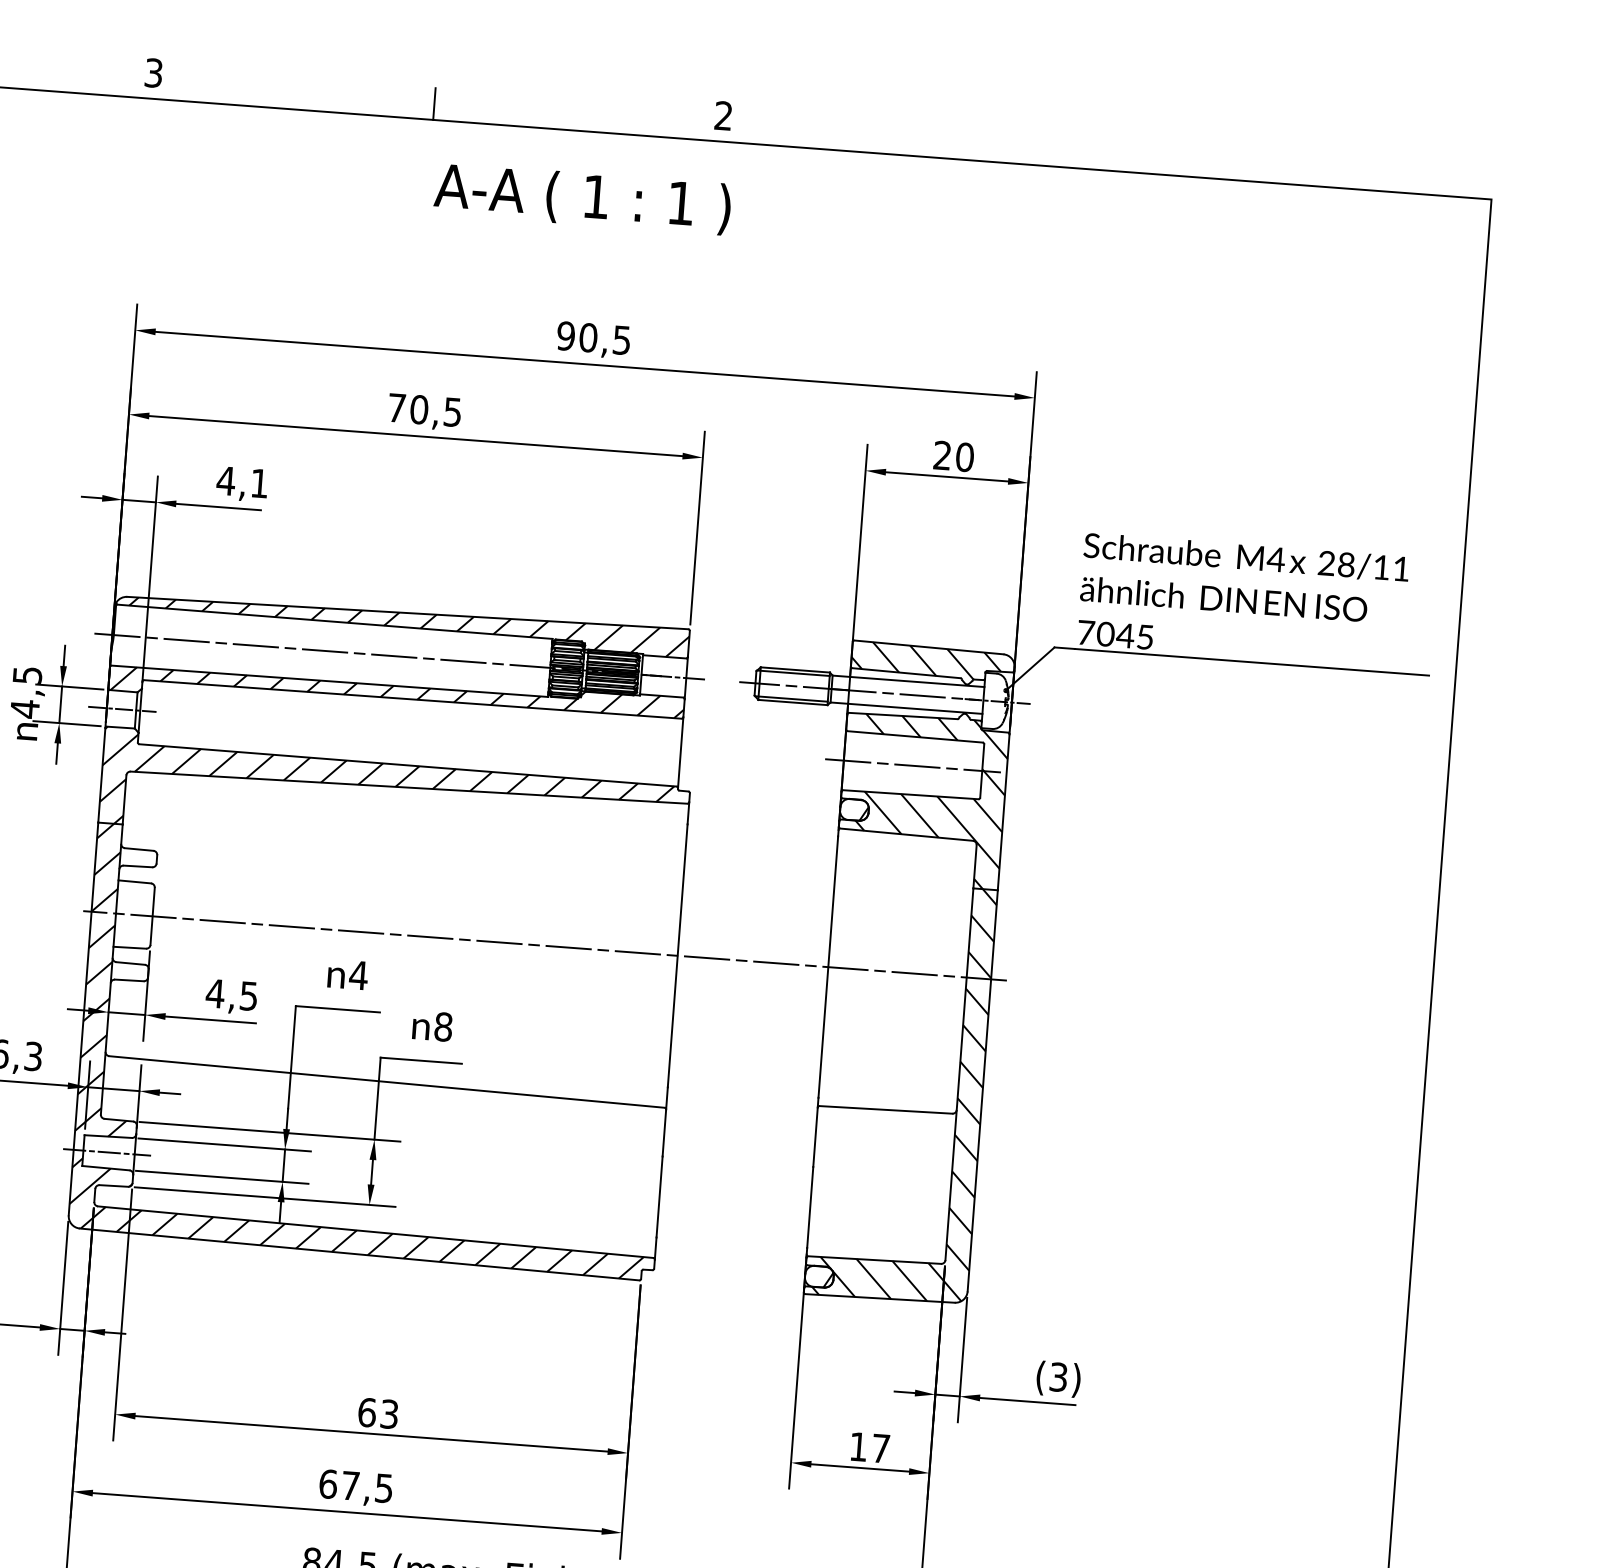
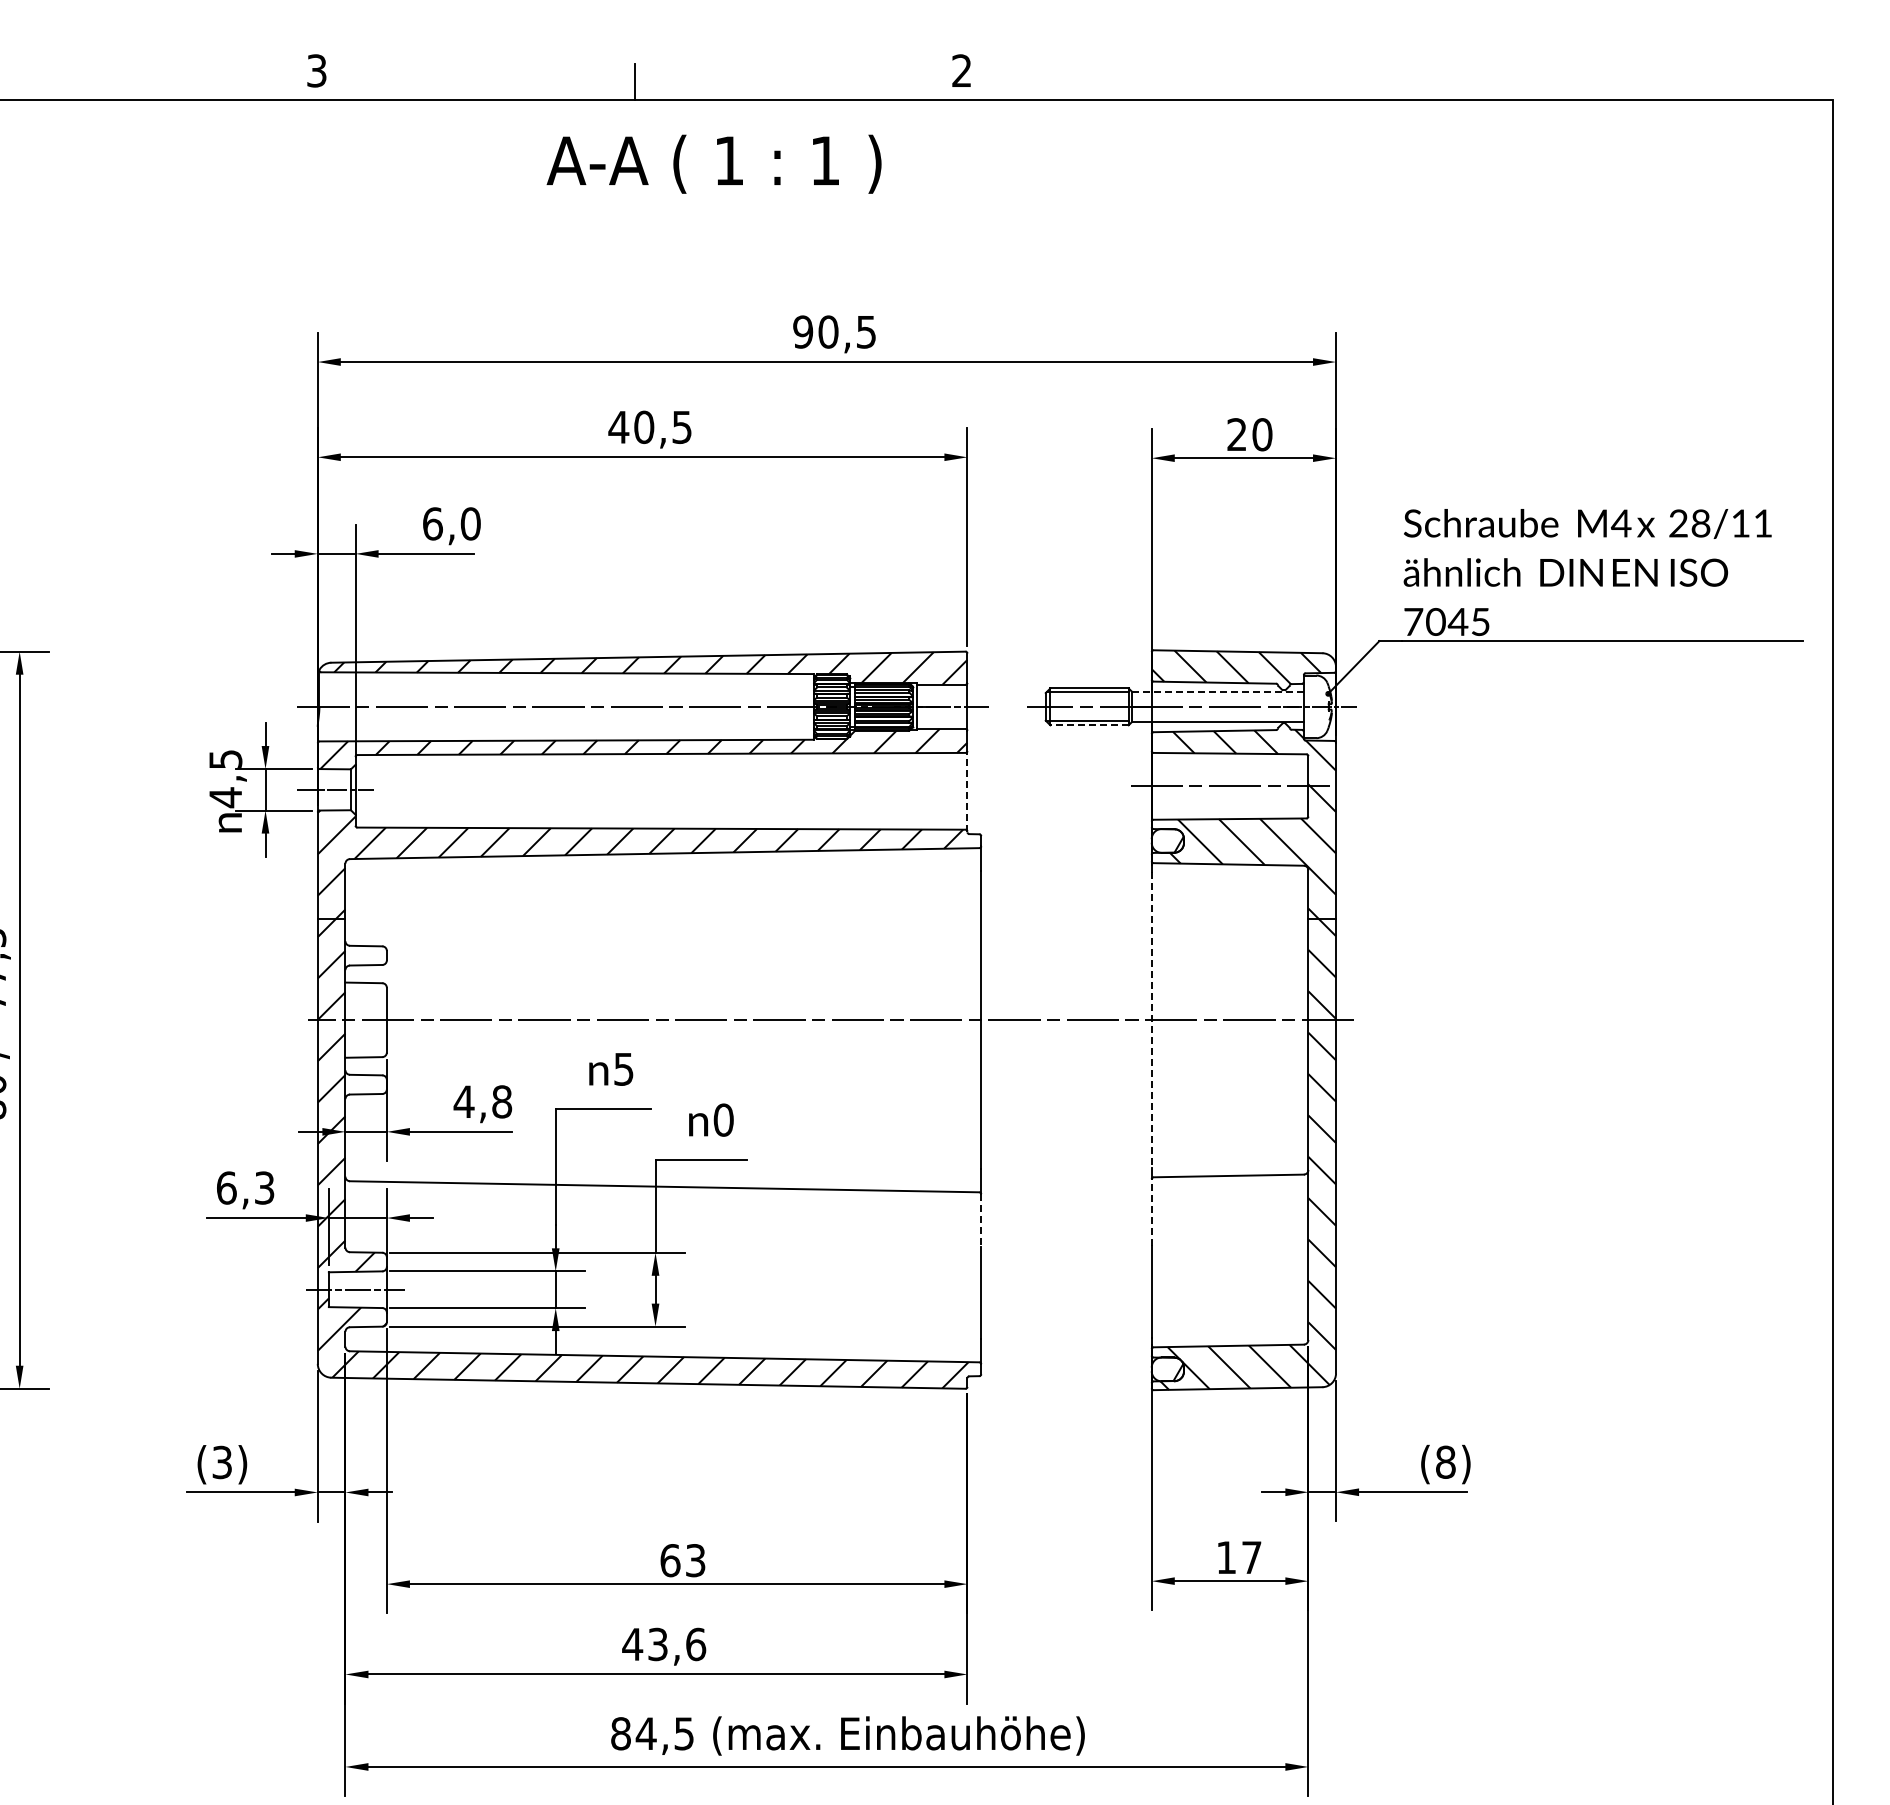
text: (582, 198) -> (713, 163), moved
text: (396, 408) -> (618, 427), 70,5 -> 40,5
text: (242, 481) -> (451, 523), 4,1 -> 6,0
line: (908, 681) -> (1217, 691), solid -> dashed
line: (792, 702) -> (1089, 725), solid -> dashed
line: (680, 752) -> (967, 790), solid -> dashed
line: (828, 967) -> (1151, 1020), solid -> dashed
text: (358, 975) -> (623, 1069), 4 -> 5
text: (249, 995) -> (502, 1101), 4,5 -> 4,8
text: (443, 1026) -> (723, 1119), 8 -> 0
line: (664, 1132) -> (981, 1220), solid -> dashed
line: (815, 1137) -> (1151, 1212), solid -> dashed
text: (1058, 1376) -> (1445, 1461), (3) -> (8)
text: (356, 1486) -> (664, 1644), 67,5 -> 43,6

